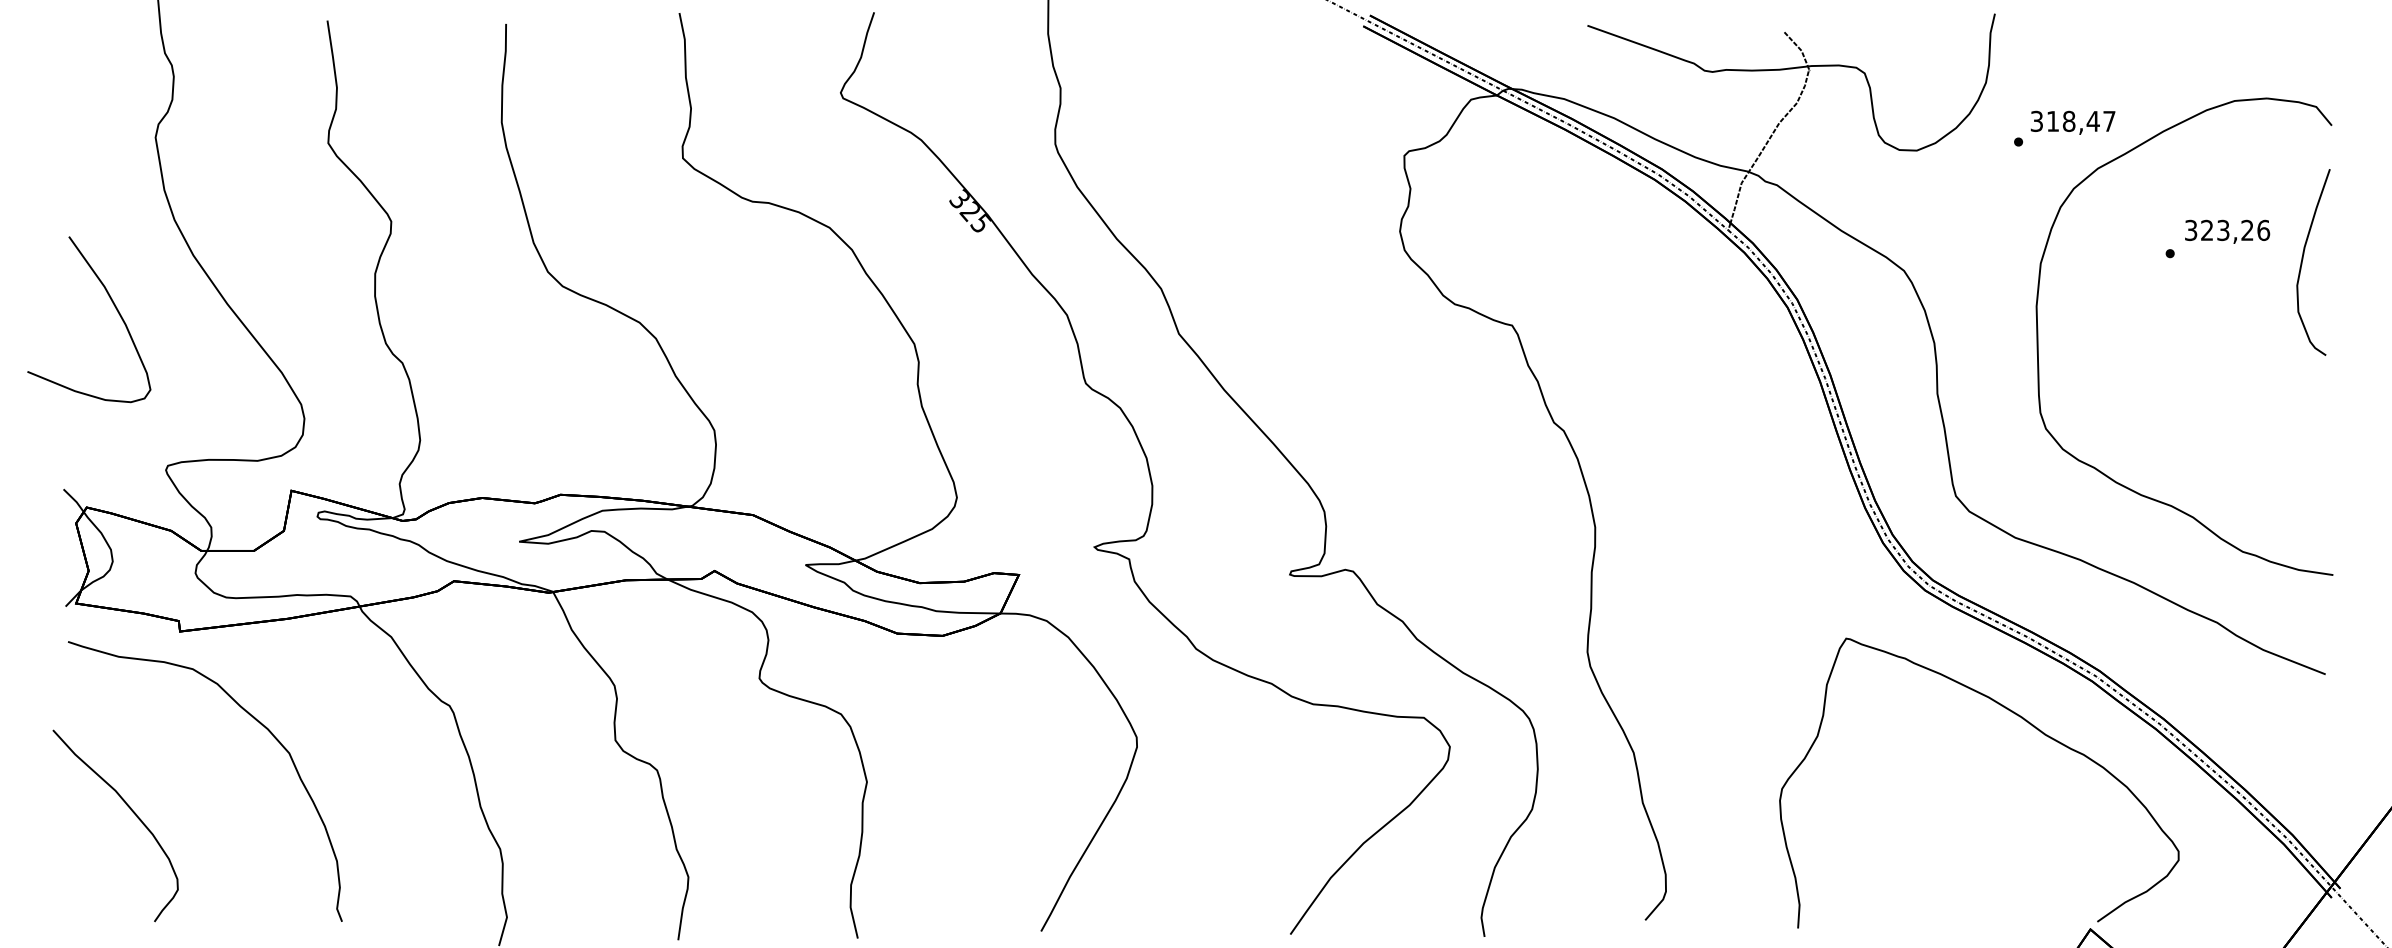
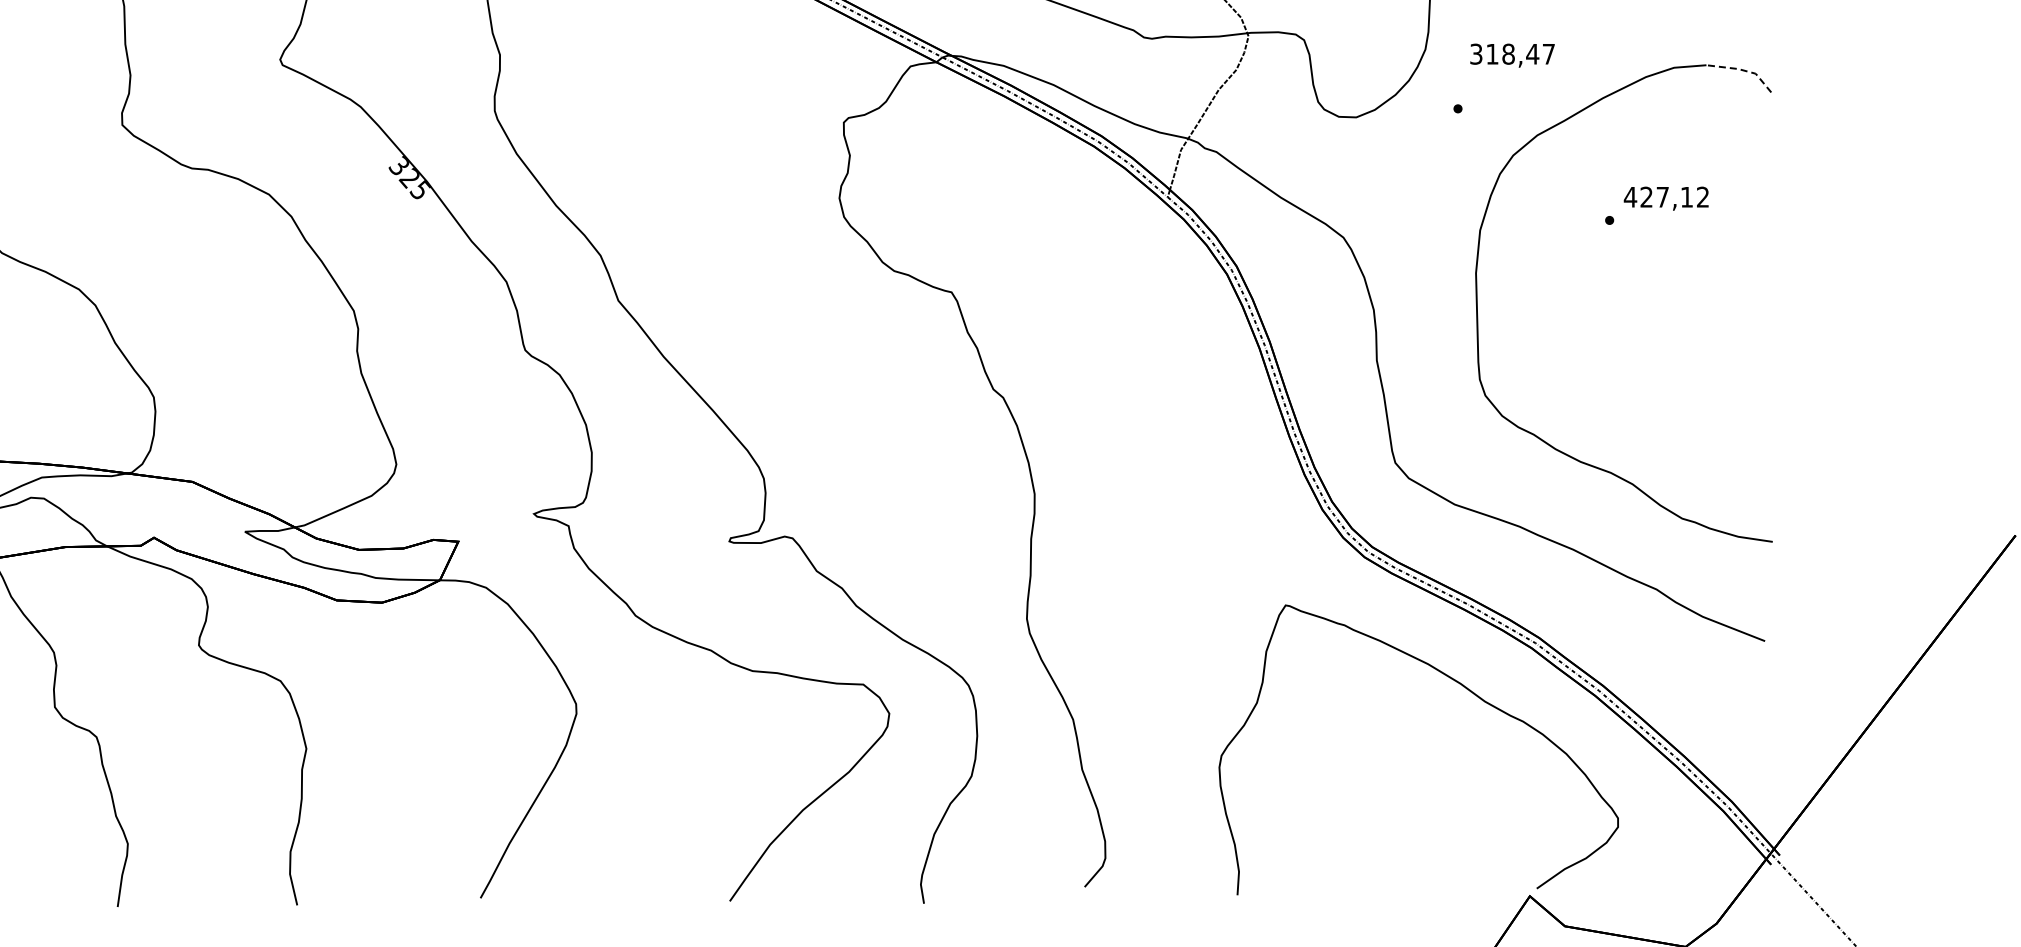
line: (2303, 103) -> (1742, 70), solid -> dashed
text: (2072, 122) -> (1511, 55), moved
text: (2227, 230) -> (1666, 197), 323,26 -> 427,12
curve: (2303, 259) -> (1742, 226), removed

